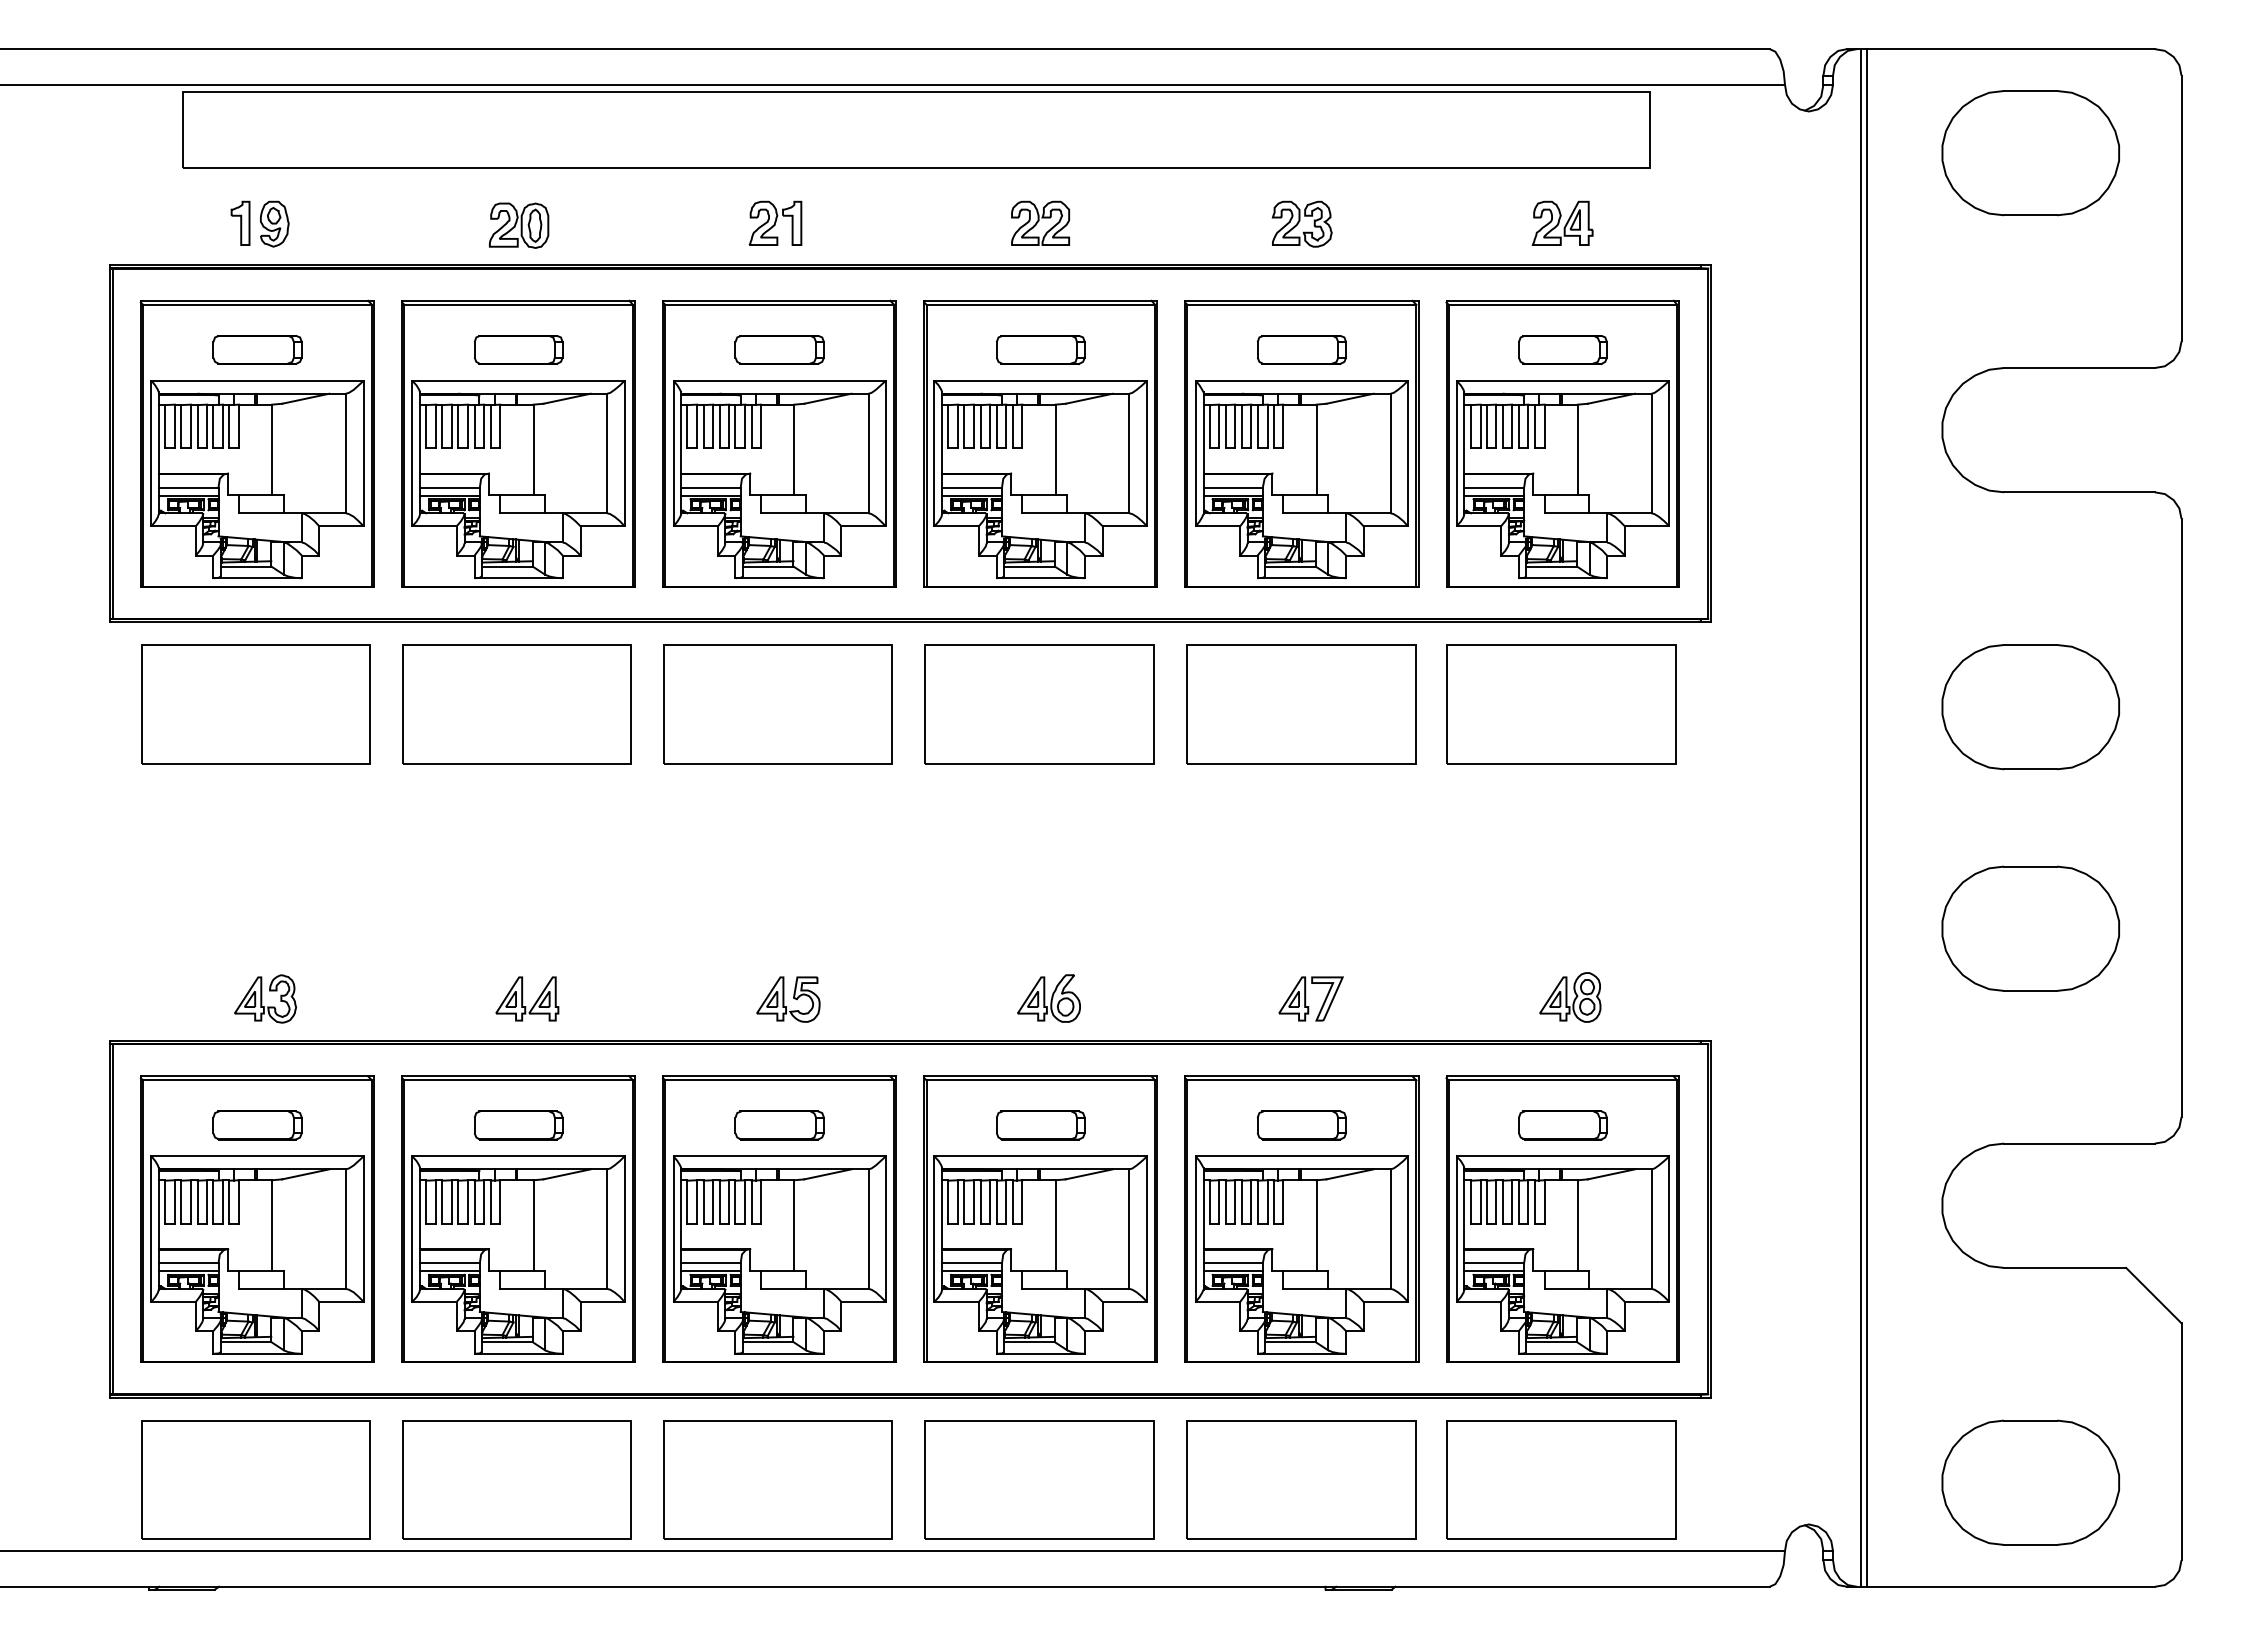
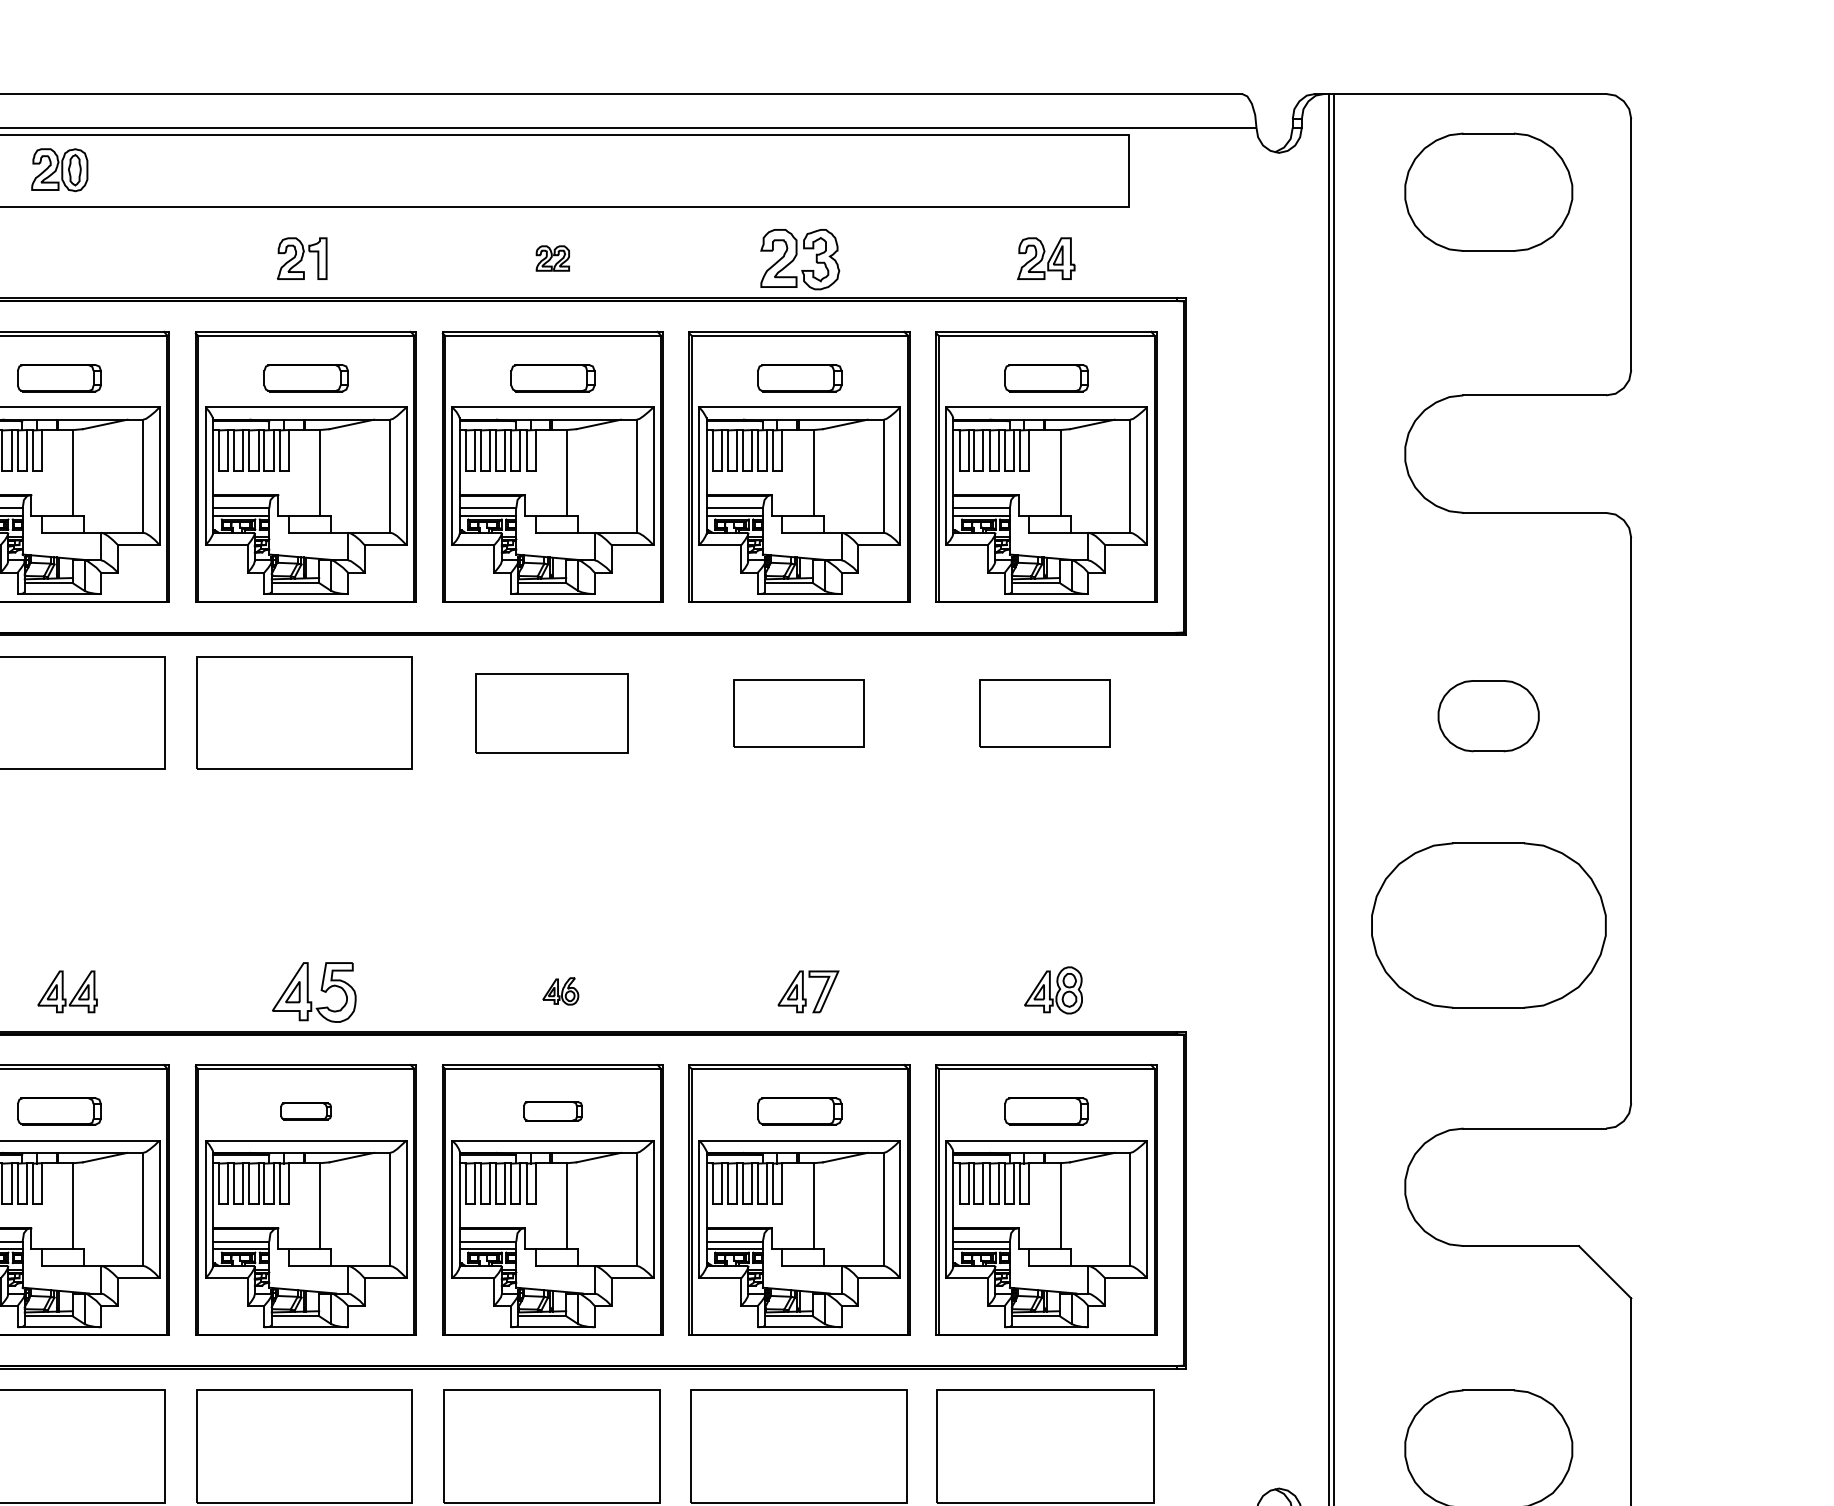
part: (1040, 222) -> (552, 257), size x0.6
part: (1301, 223) -> (799, 258), size x1.4
part: (519, 225) -> (60, 169), moved
part: (1039, 704) -> (551, 713), size x0.7
part: (1301, 704) -> (799, 713), size x0.6
part: (1561, 704) -> (1045, 713), size x0.6
part: (2030, 707) -> (1488, 716), size x0.6
part: (2030, 928) -> (1488, 925), size x1.4
part: (1048, 998) -> (560, 991), size x0.6
part: (788, 999) -> (314, 992), size x1.4
part: (779, 1125) -> (305, 1111), size x0.6
part: (1040, 1125) -> (552, 1111), size x0.7

